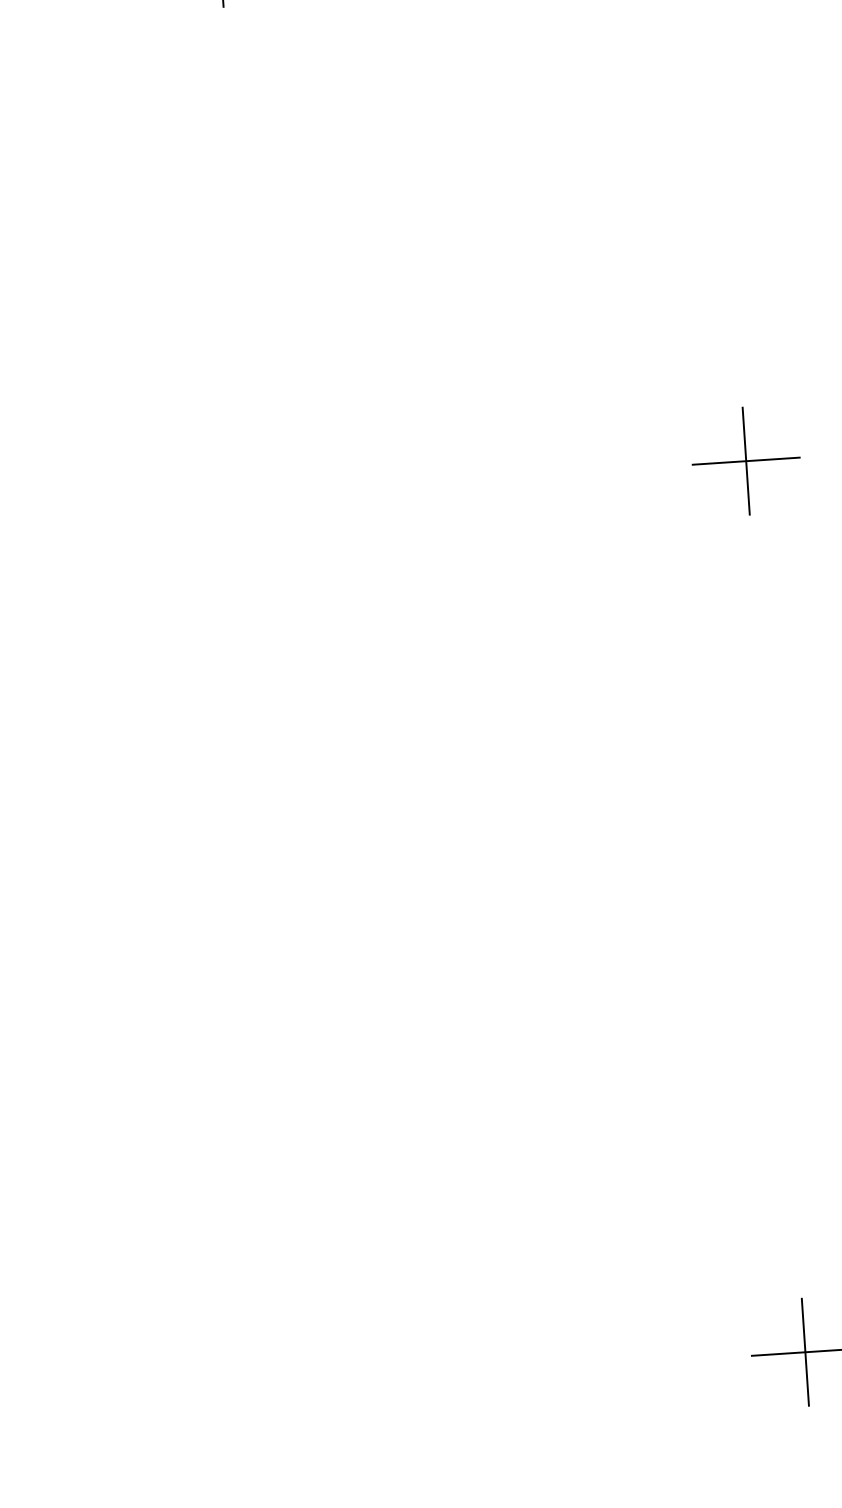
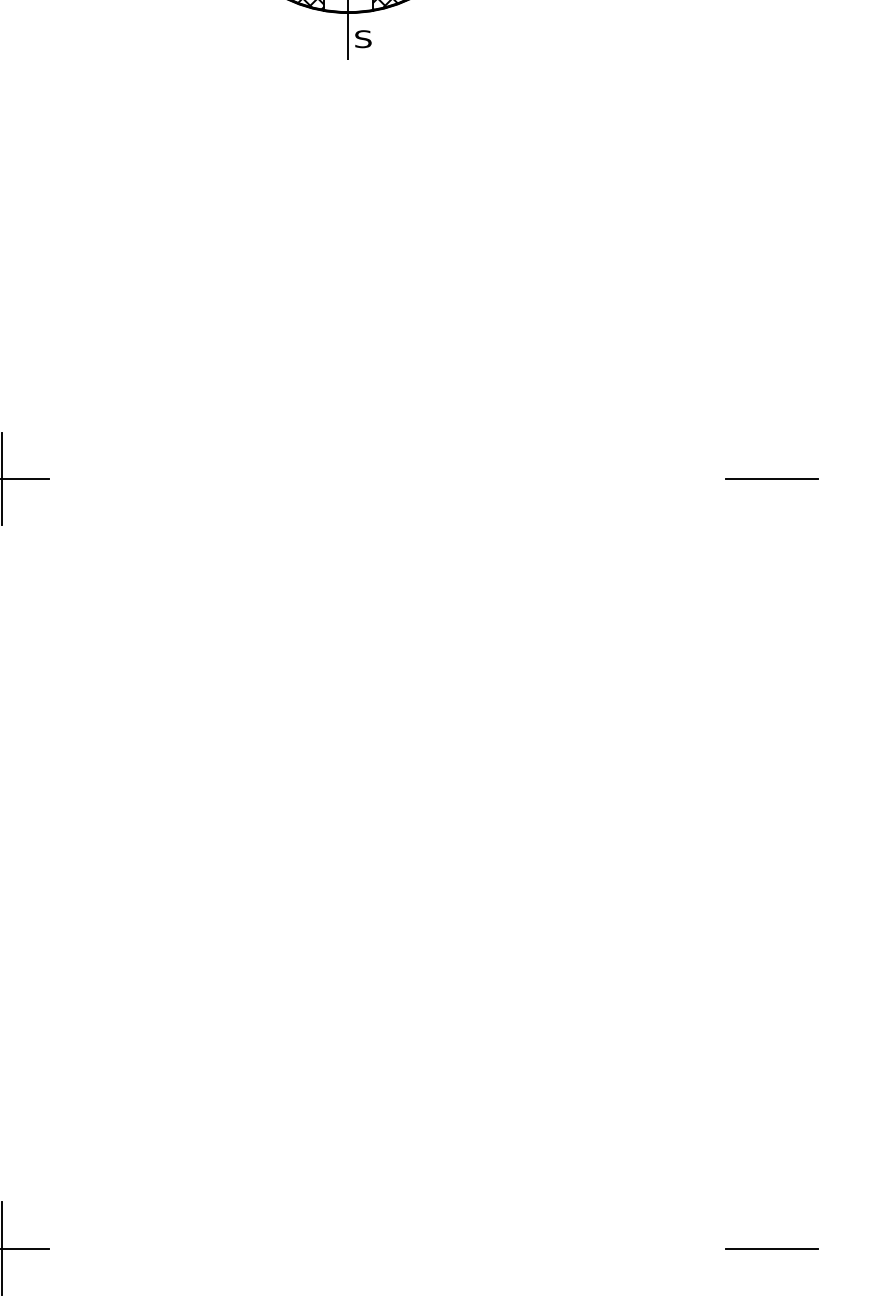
line: (745, 461) -> (771, 479), removed
line: (804, 1352) -> (771, 1248), removed

